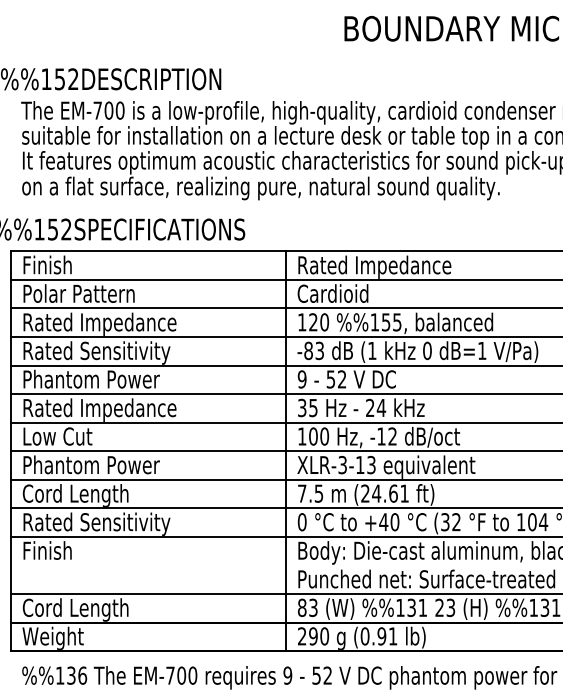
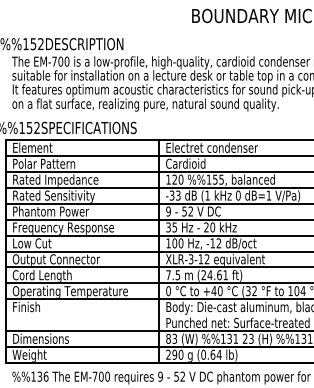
text: (60, 264) -> (33, 147), Finish -> Element
text: (381, 266) -> (212, 148), Rated Impedance -> Electret condenser
text: (307, 350) -> (171, 195), -83 -> -33
text: (381, 408) -> (212, 227), 24 -> 20
text: (115, 409) -> (64, 228), Rated Impedance -> Frequency Response
text: (101, 465) -> (56, 259), Phantom Power -> Output Connector
text: (370, 465) -> (206, 259), XLR-3-13 -> XLR-3-12
text: (124, 522) -> (69, 291), Rated Sensitivity -> Operating Temperature
text: (74, 608) -> (41, 339), Cord Length -> Dimensions
text: (386, 635) -> (215, 354), (0.91 -> (0.64

